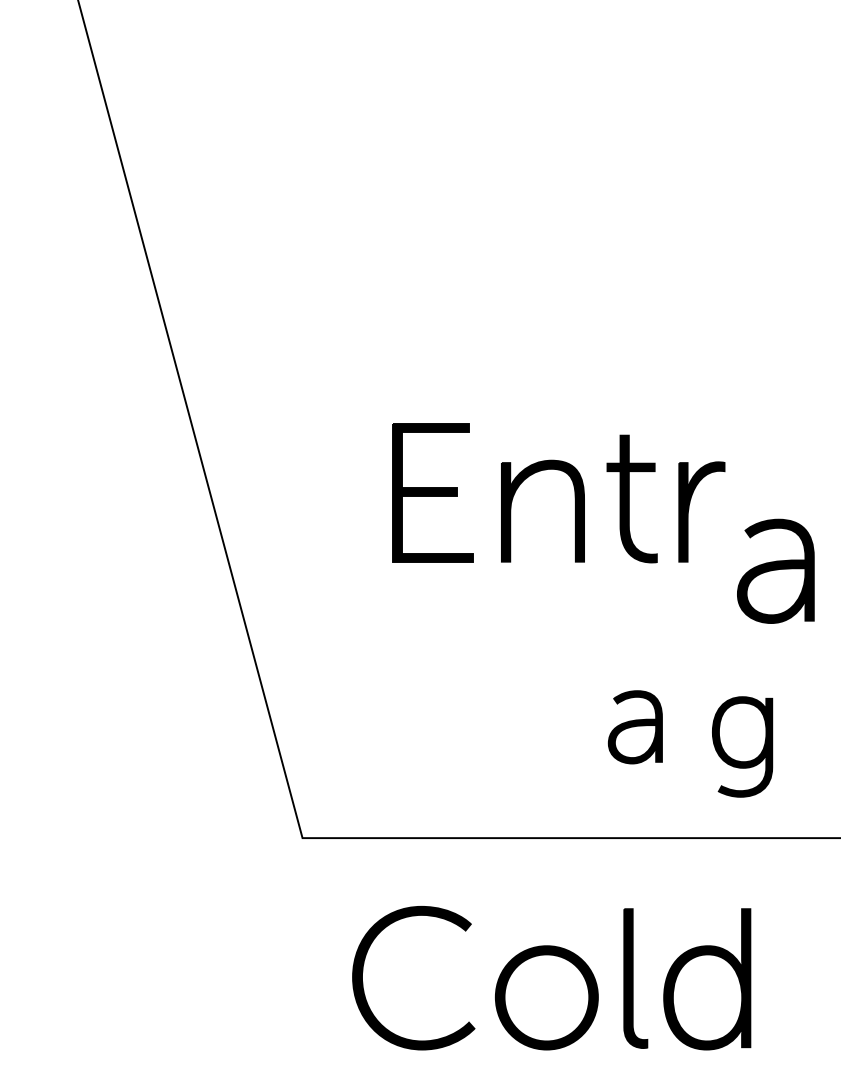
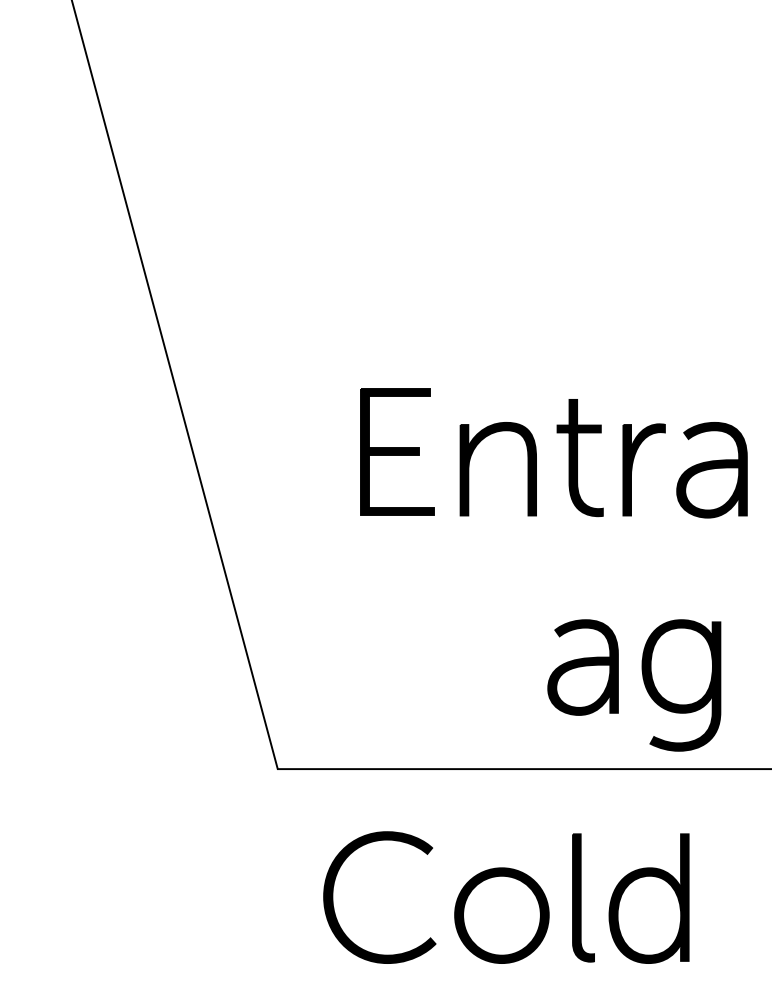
part: (775, 570) -> (711, 469), moved
part: (635, 726) -> (583, 666), size x1.43
part: (742, 746) -> (681, 685), size x1.43

